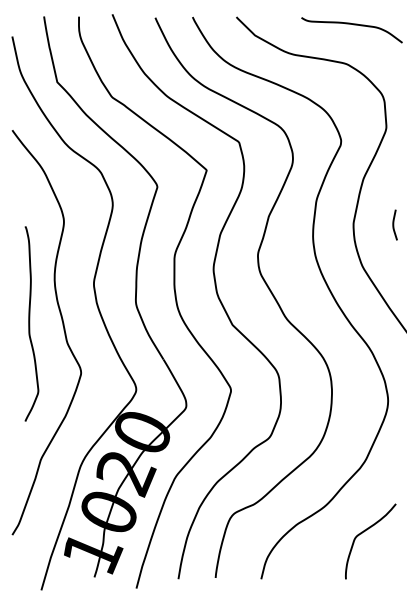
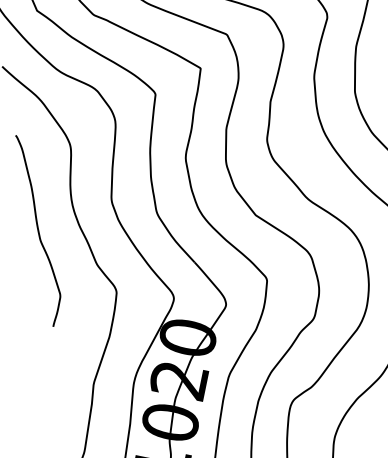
curve: (30, 323) -> (39, 229), moved

